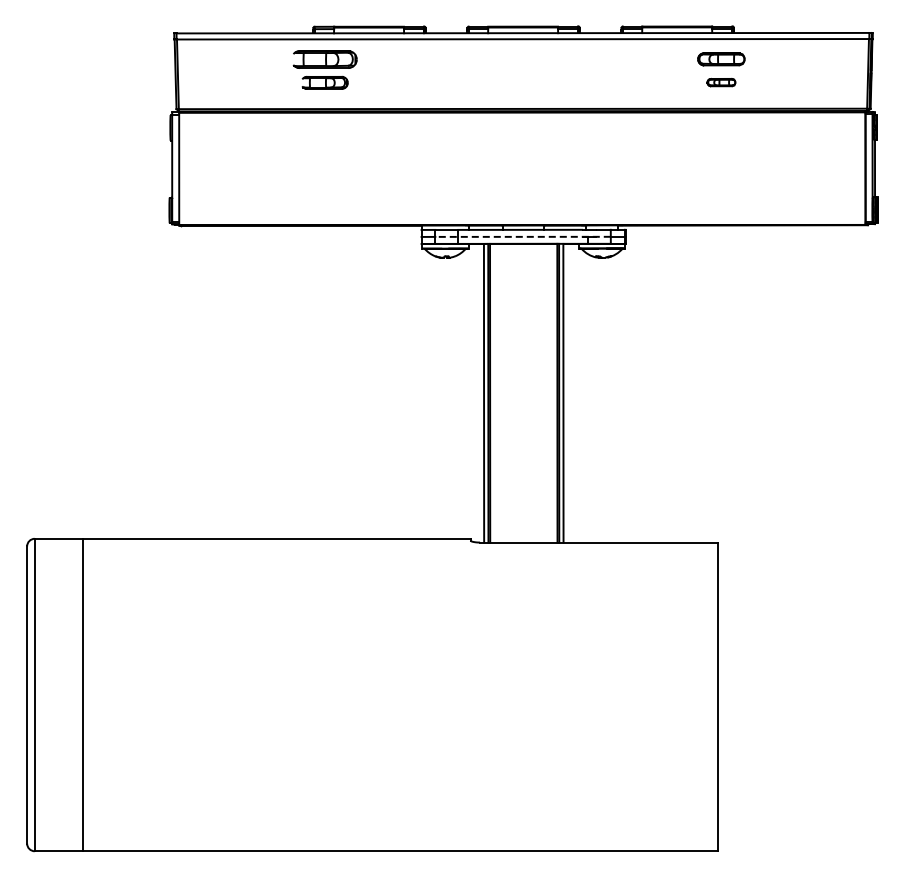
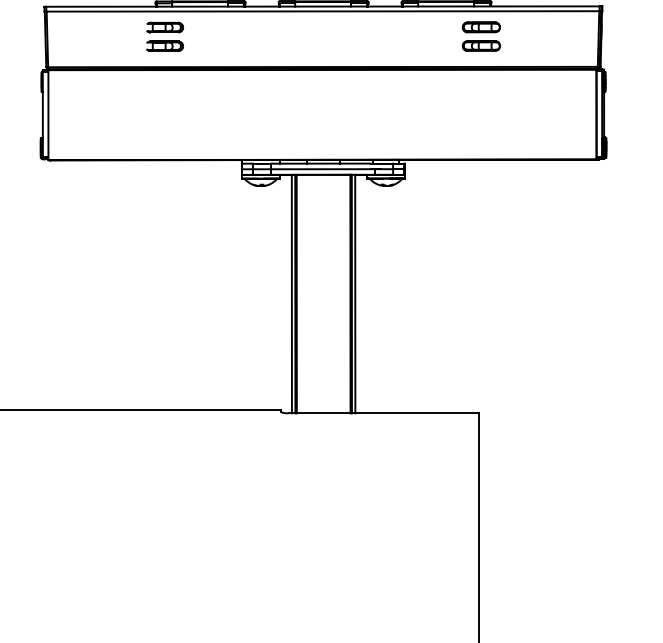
part: (325, 59) -> (165, 27), size x0.71
part: (721, 82) -> (481, 45), size x1.67
line: (523, 236) -> (323, 168), dashed -> solid

